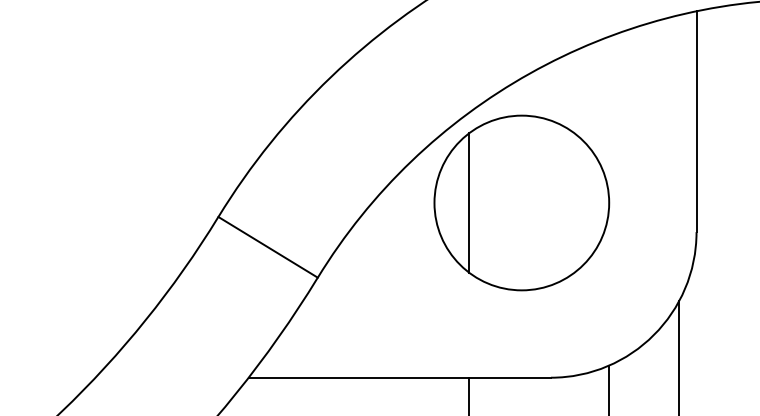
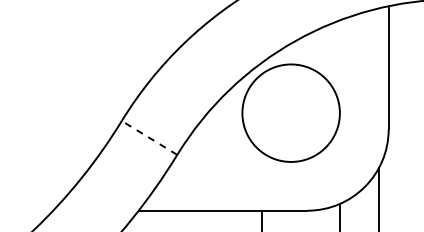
line: (468, 203) -> (261, 113), removed
line: (268, 246) -> (149, 137), solid -> dashed

